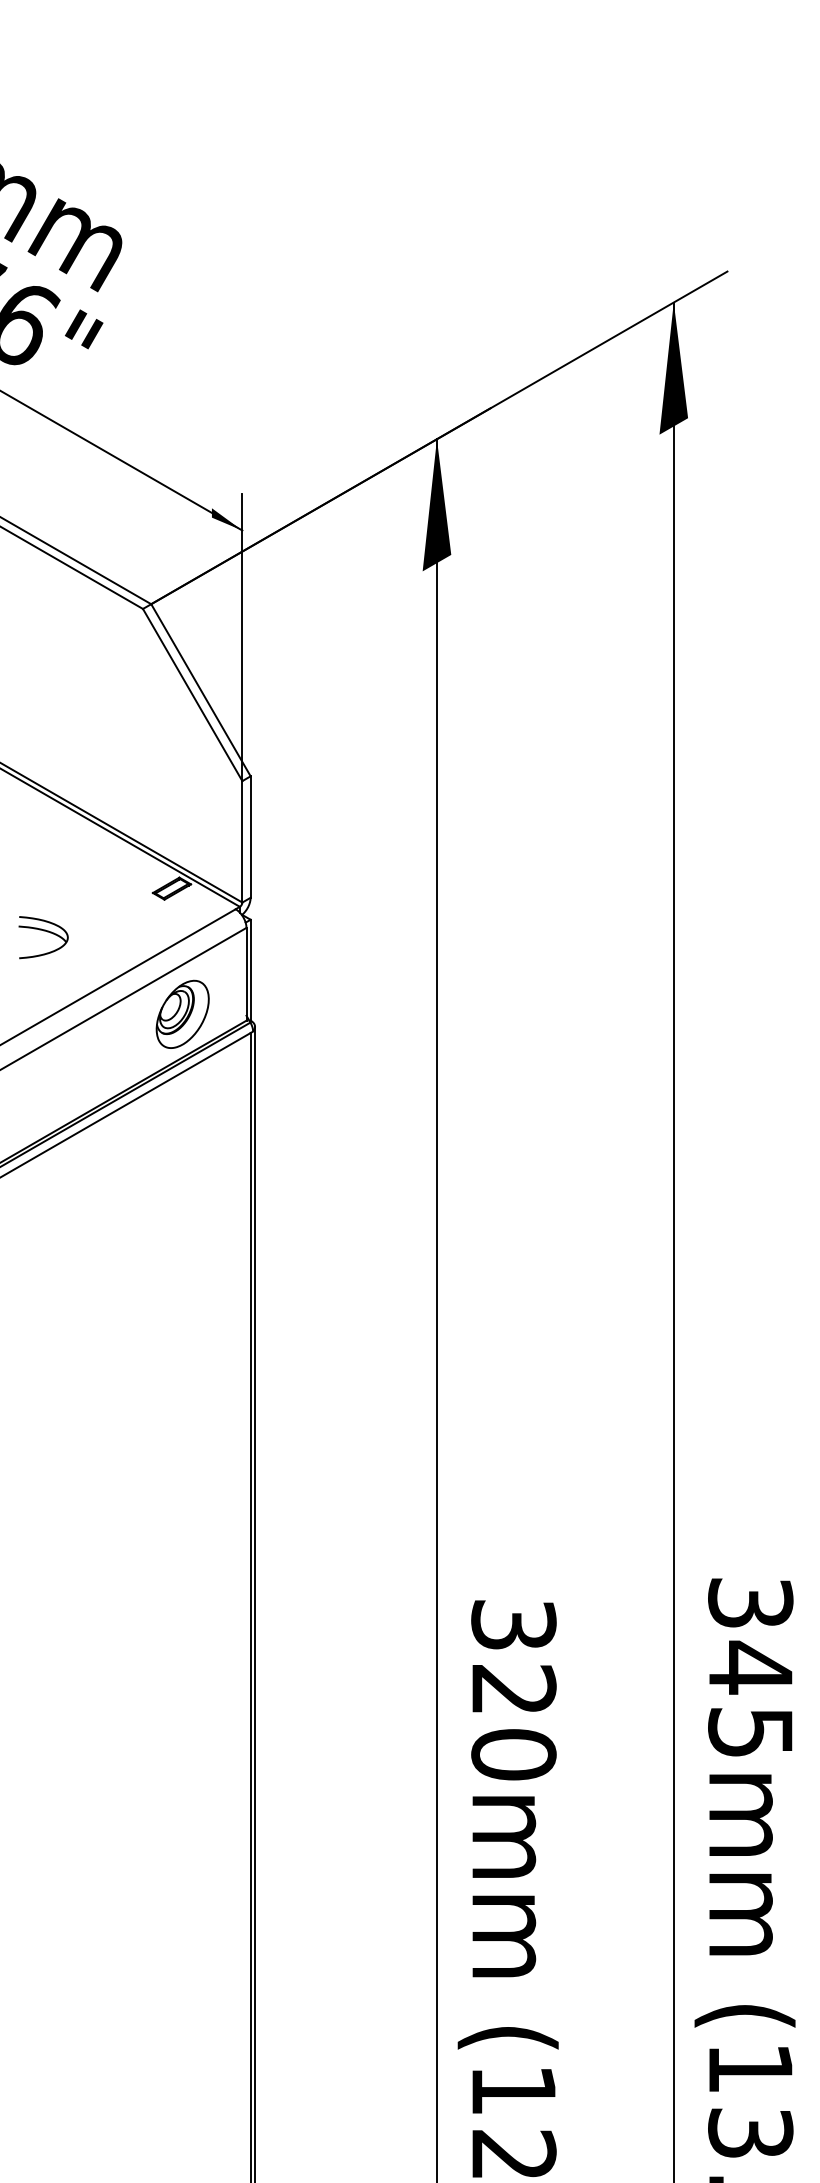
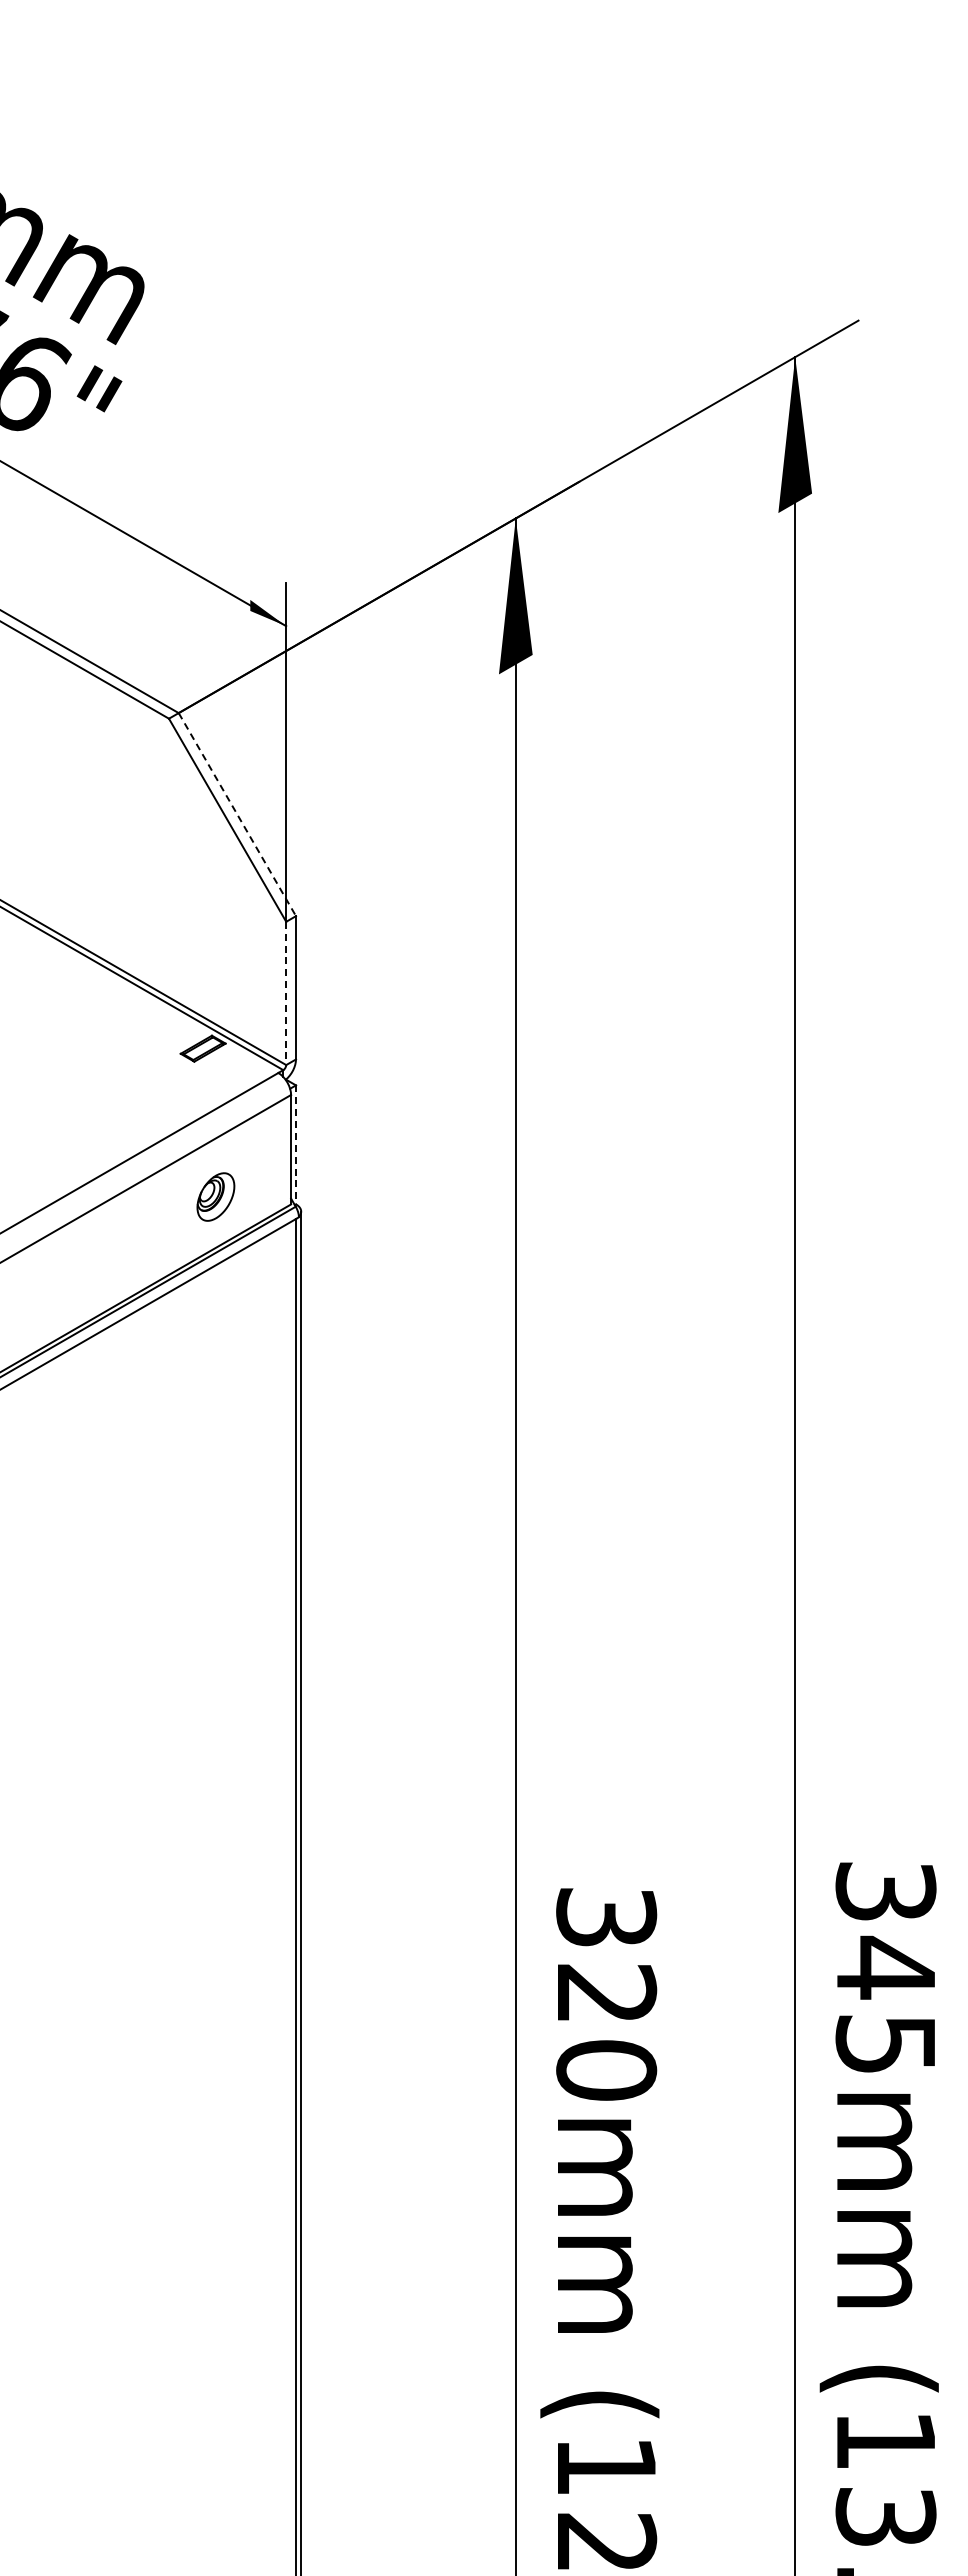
line: (201, 691) -> (237, 815), solid -> dashed
line: (242, 841) -> (286, 993), solid -> dashed
part: (45, 931) -> (53, 1099), removed
line: (251, 970) -> (296, 1145), solid -> dashed
part: (182, 1013) -> (215, 1196), size x0.6

